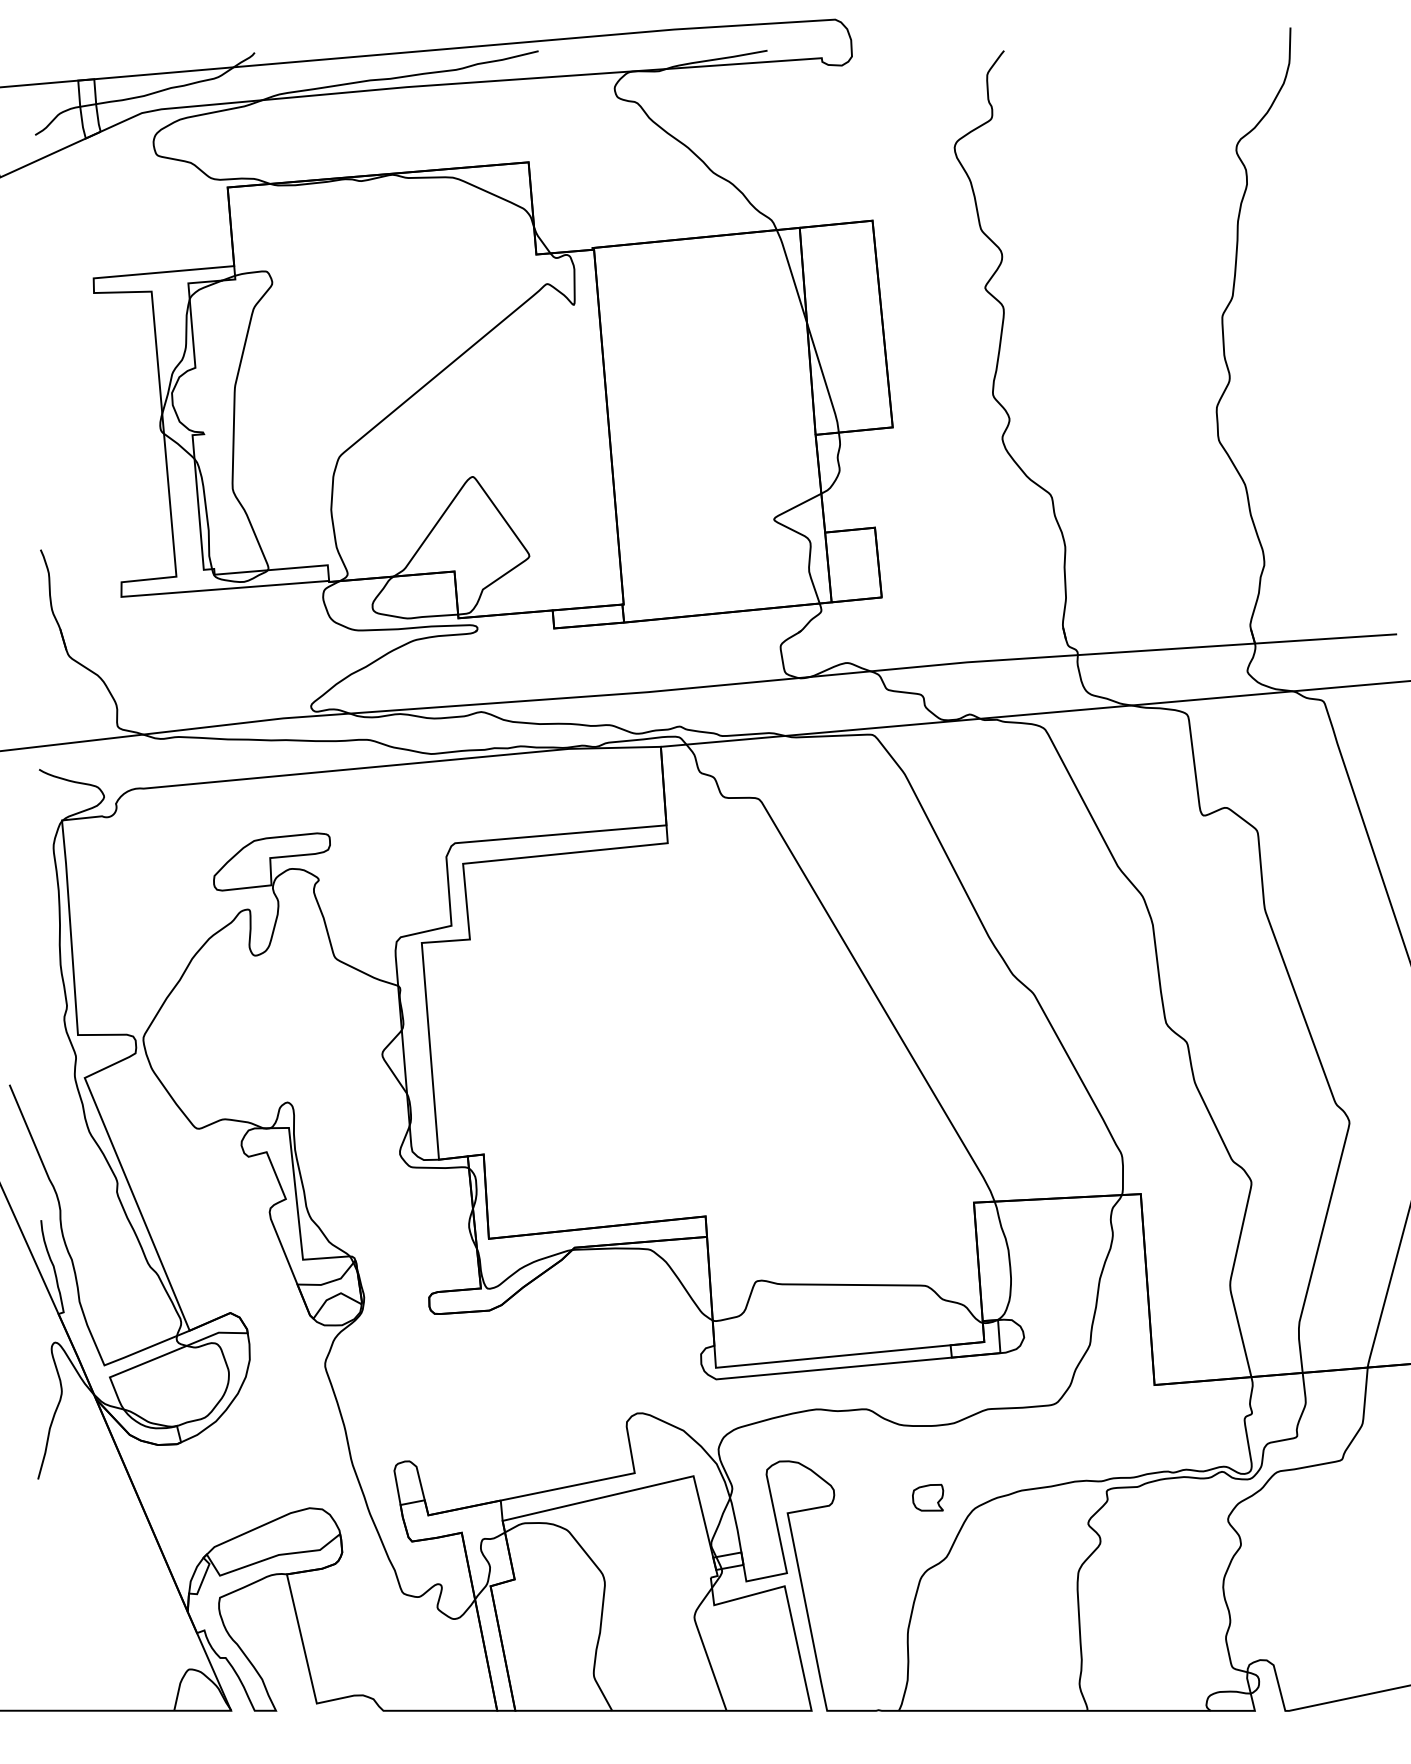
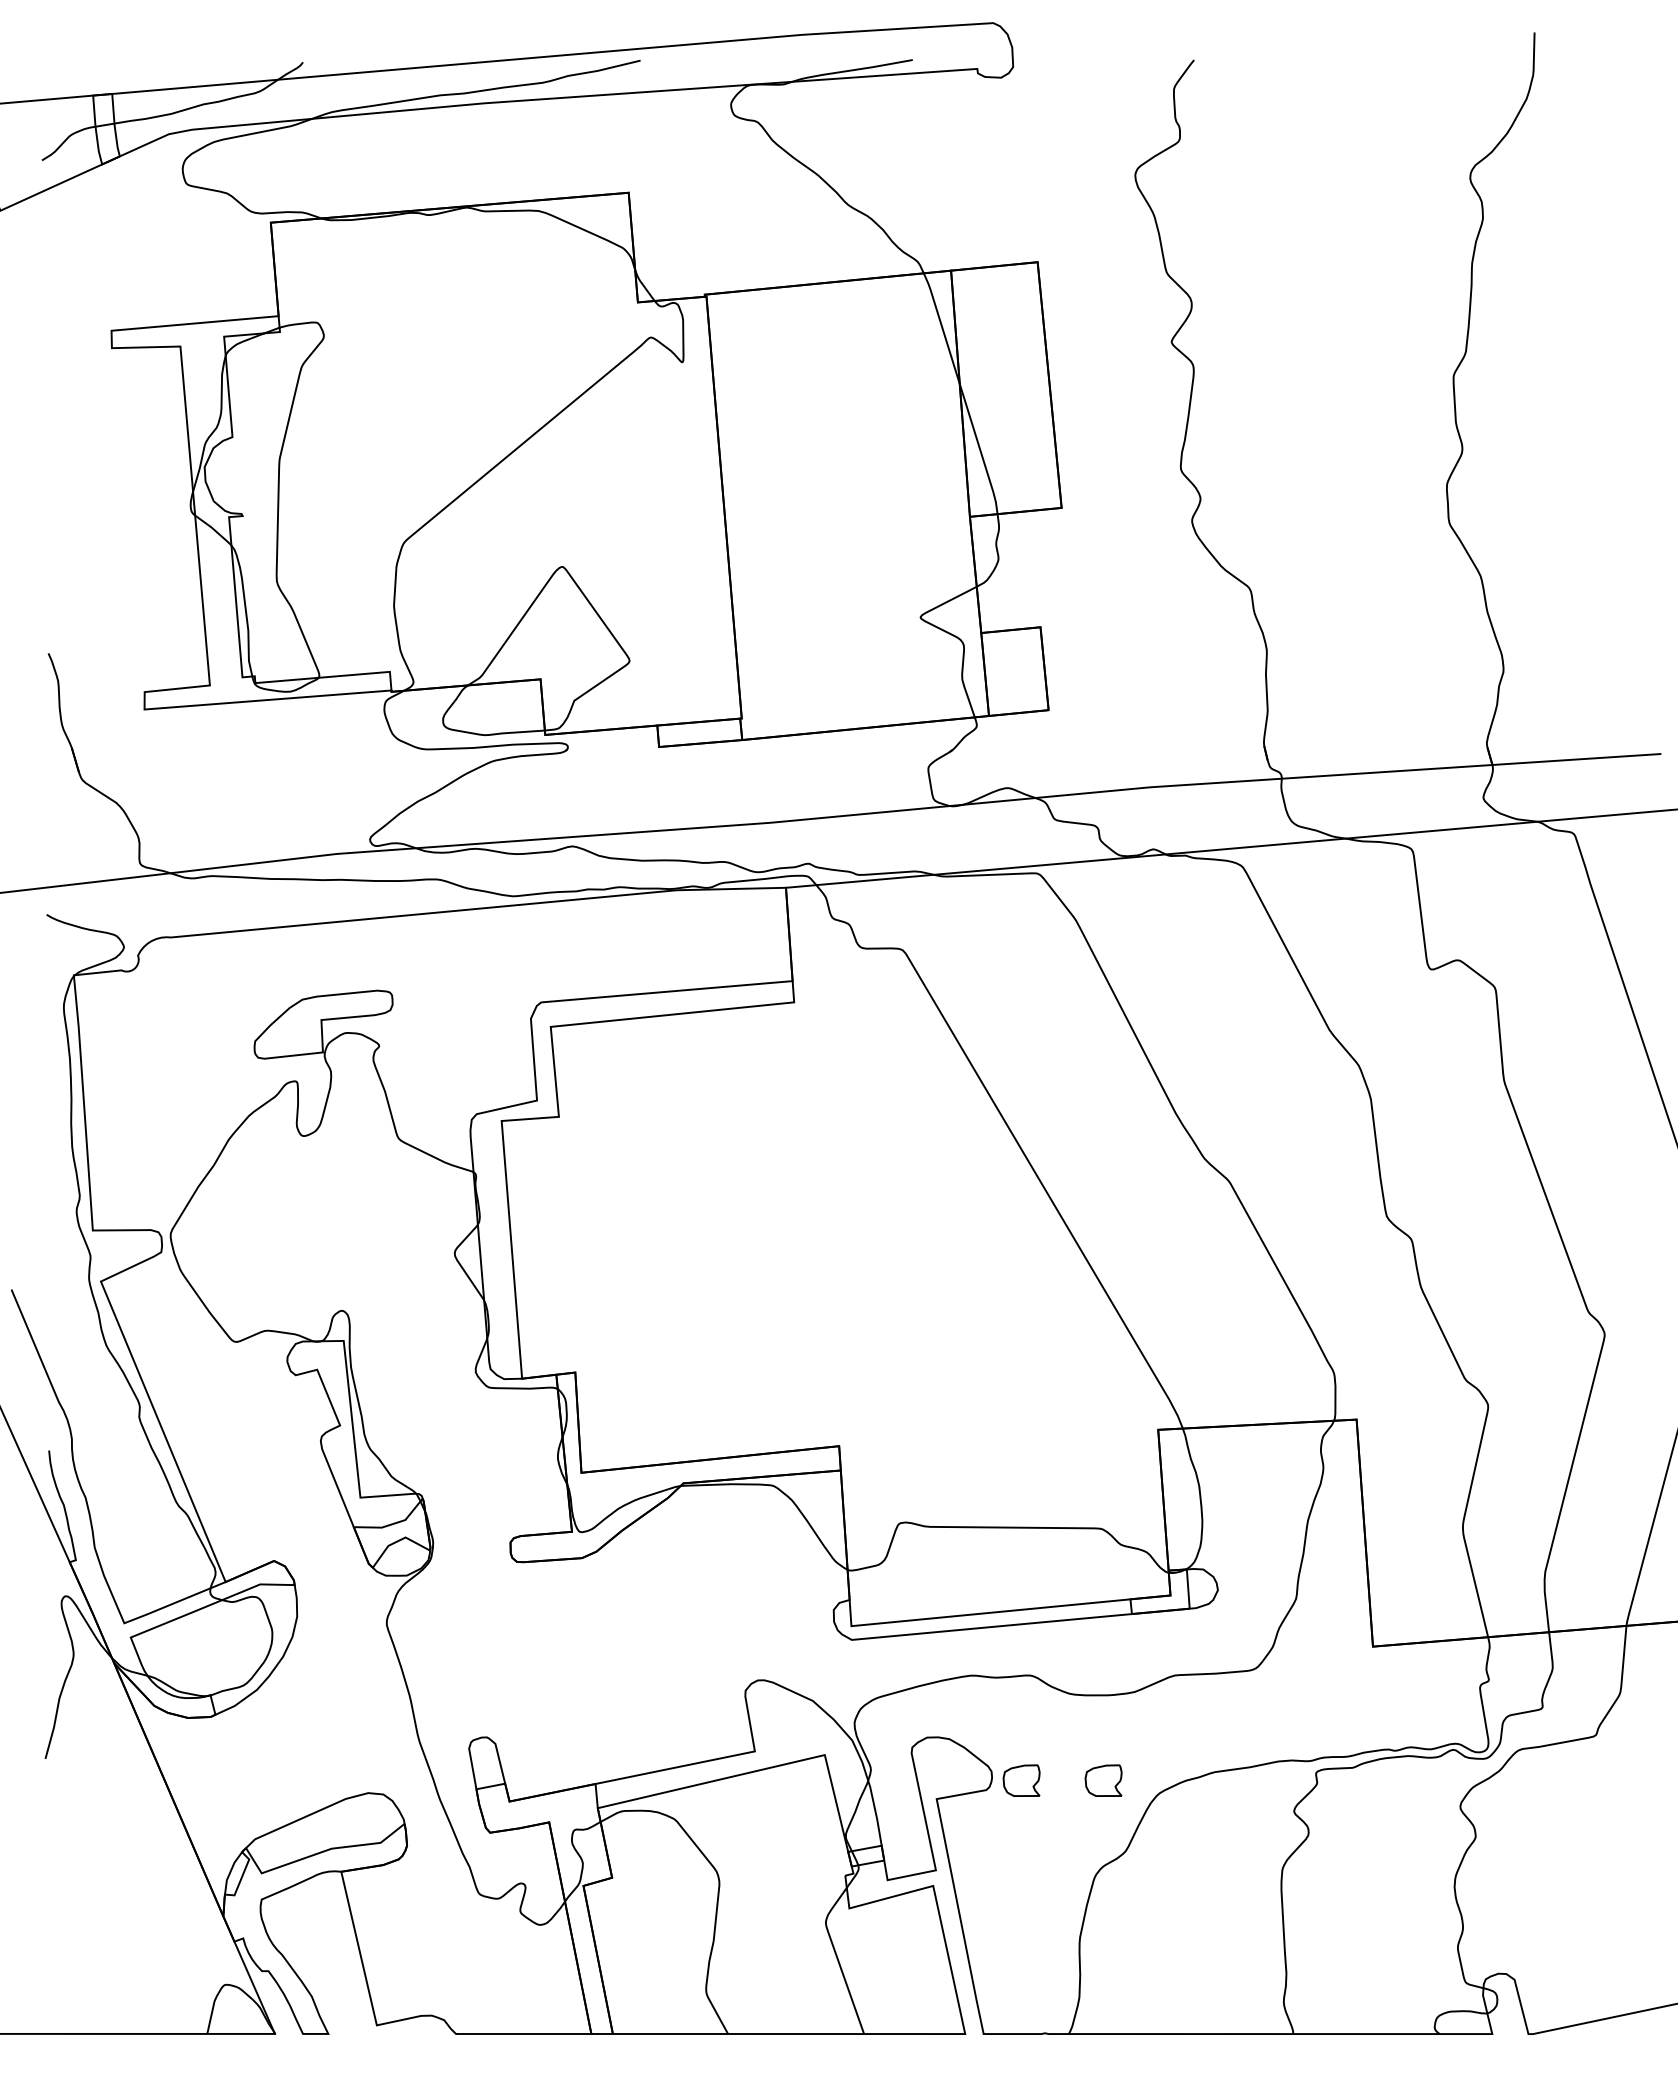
part: (858, 1497) -> (1021, 1780), added

